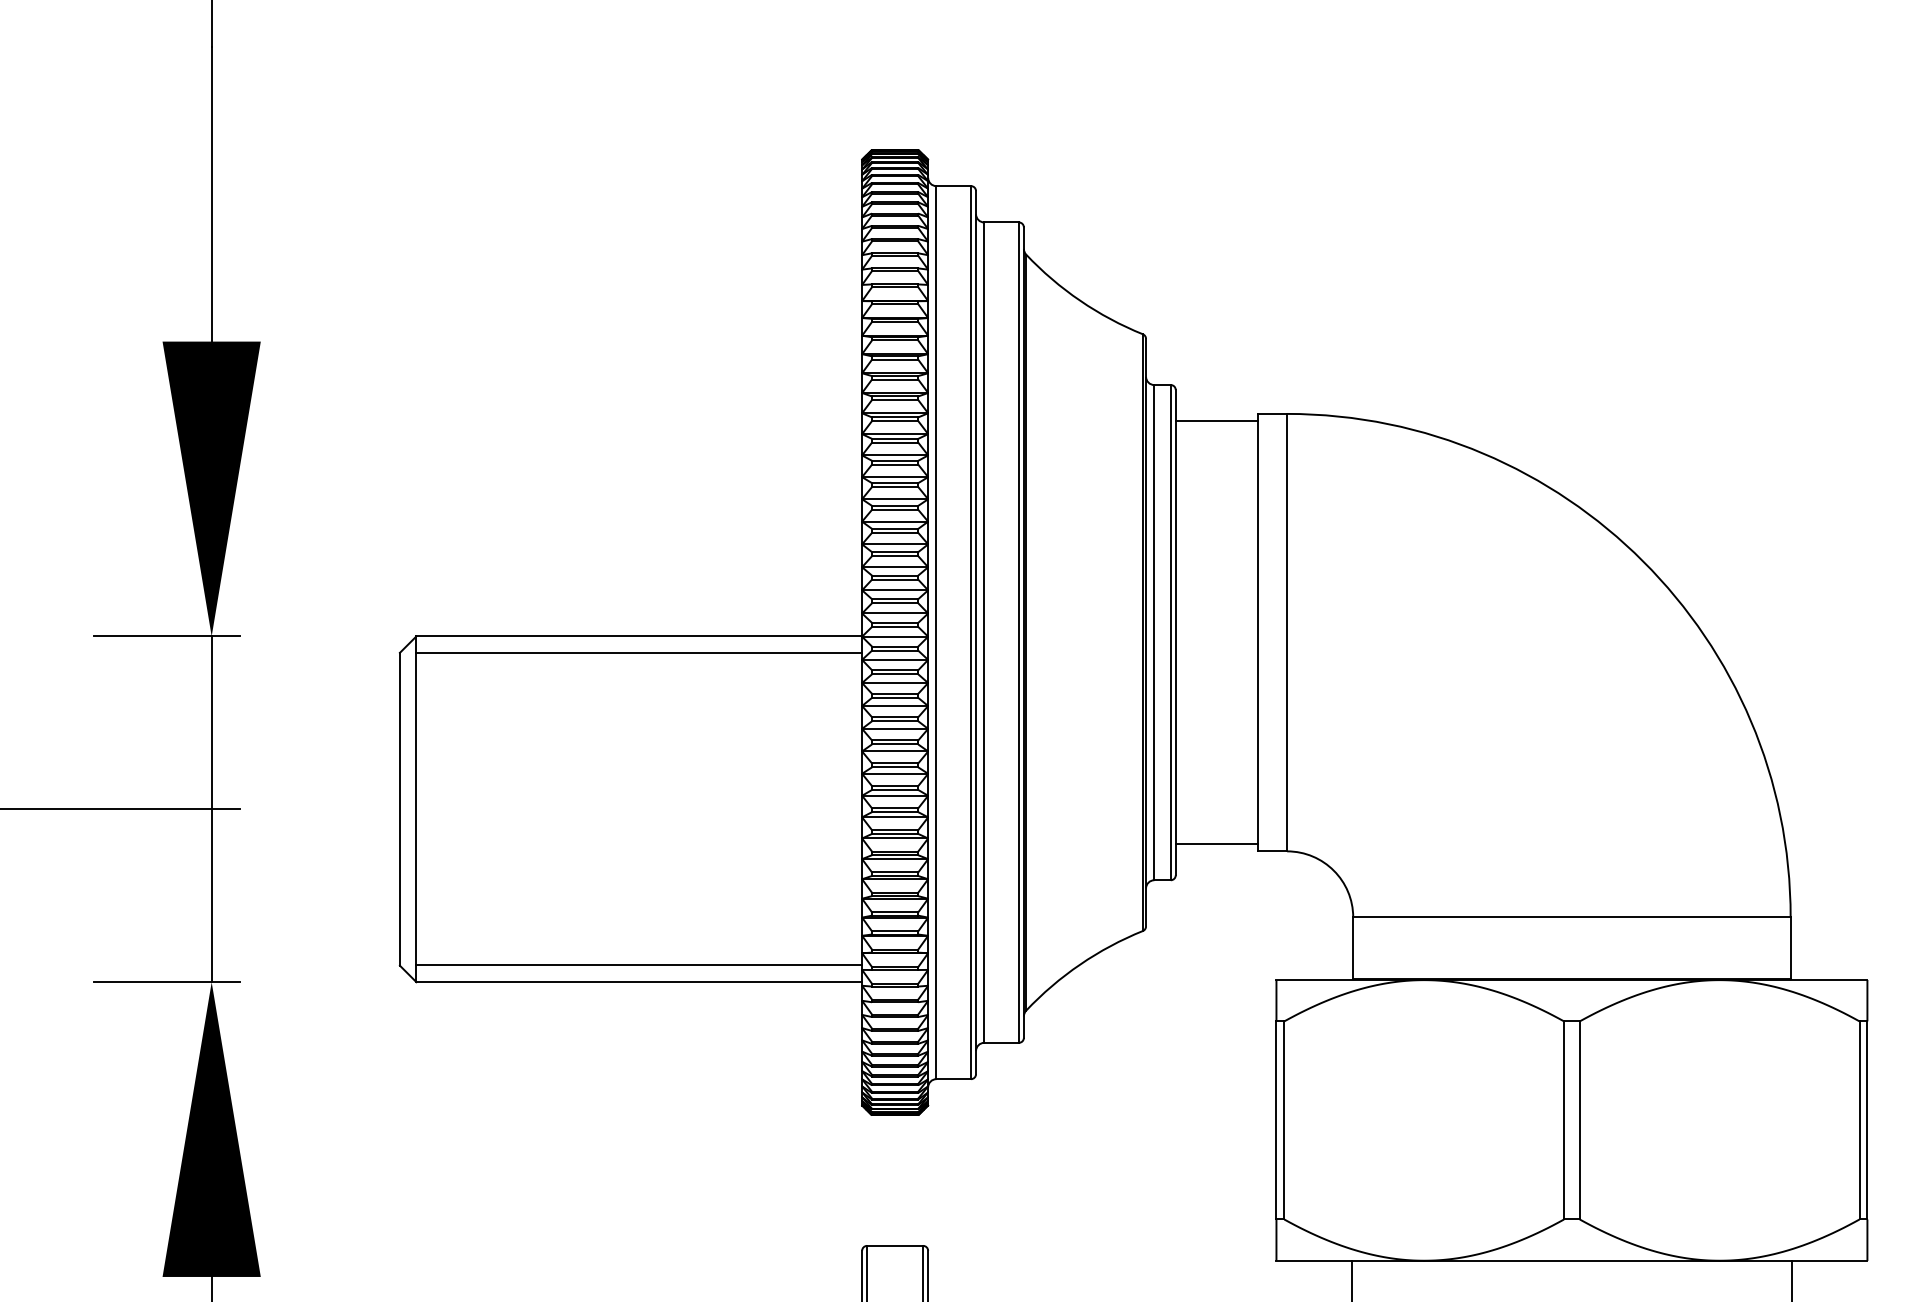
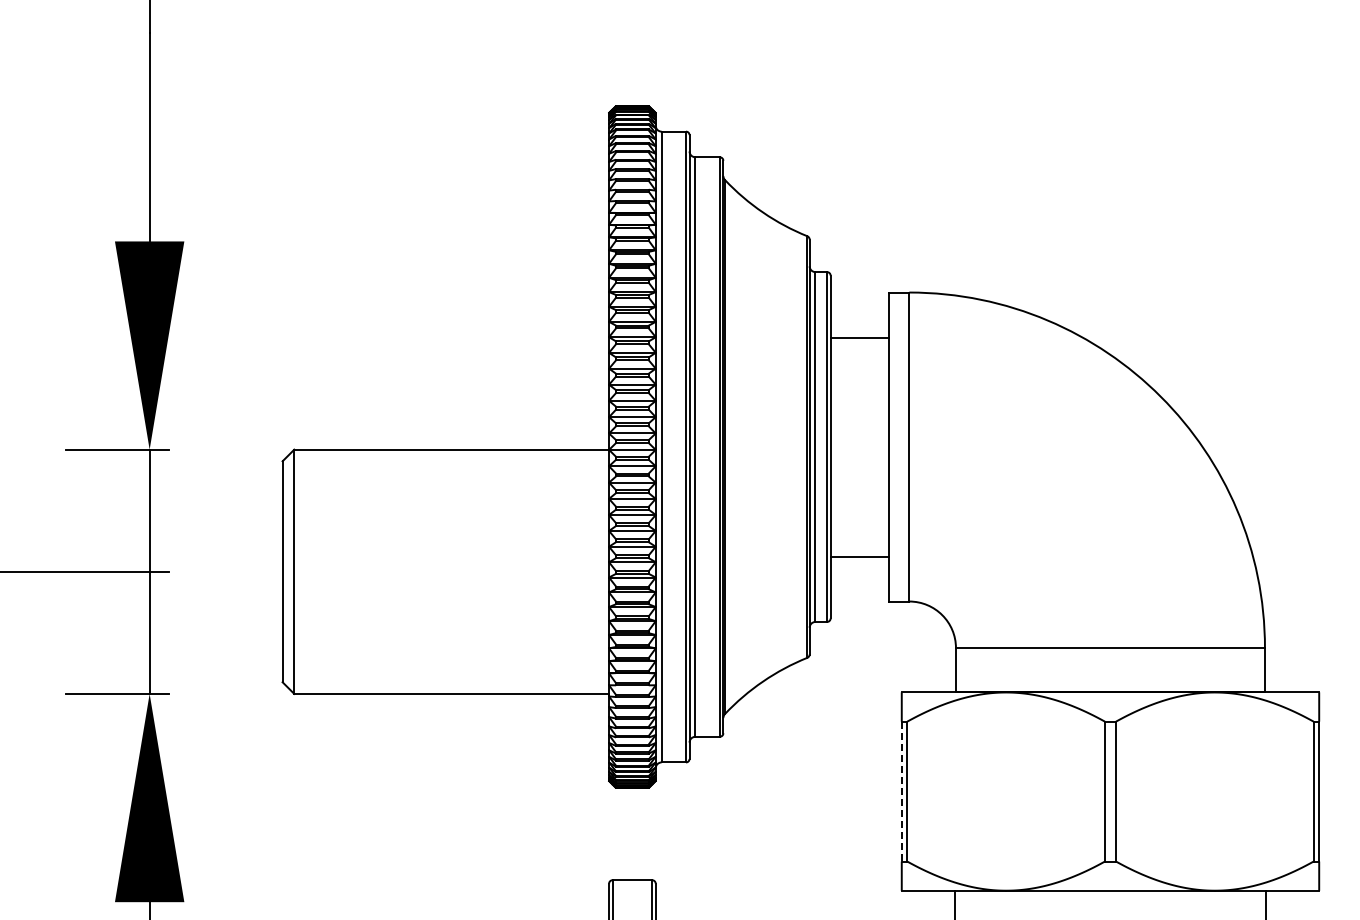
line: (1216, 420) -> (859, 337), moved
line: (639, 653) -> (451, 461), removed
line: (1216, 844) -> (859, 557), moved
line: (639, 965) -> (451, 682), removed
line: (1276, 1120) -> (901, 791), solid -> dashed

